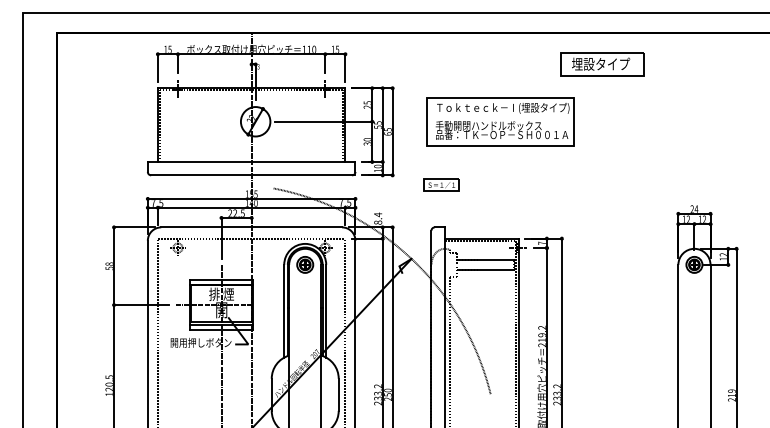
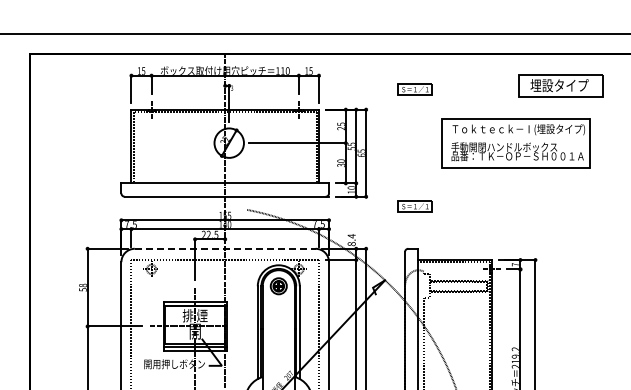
part: (602, 64) -> (561, 85), moved
part: (441, 67) -> (415, 88), added
part: (500, 121) -> (516, 142), moved
line: (252, 227) -> (226, 248), solid -> dashed

